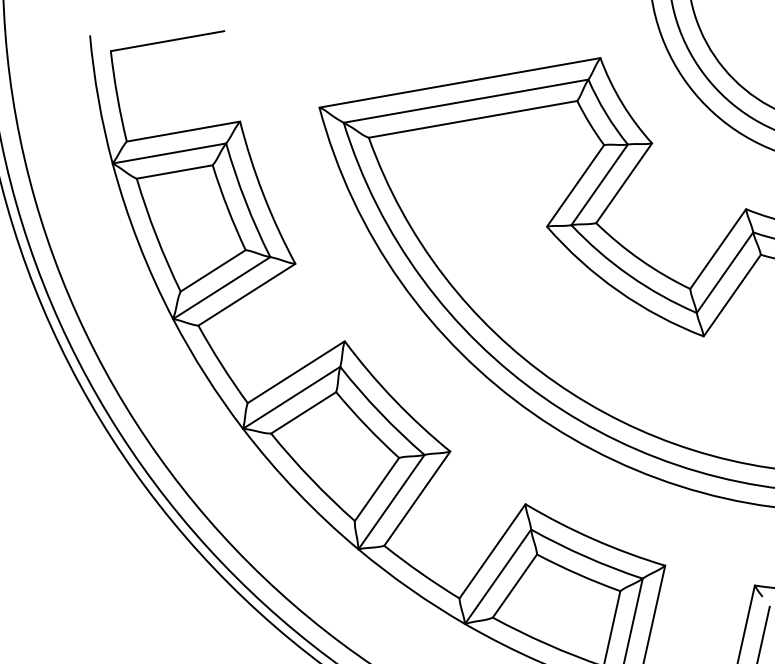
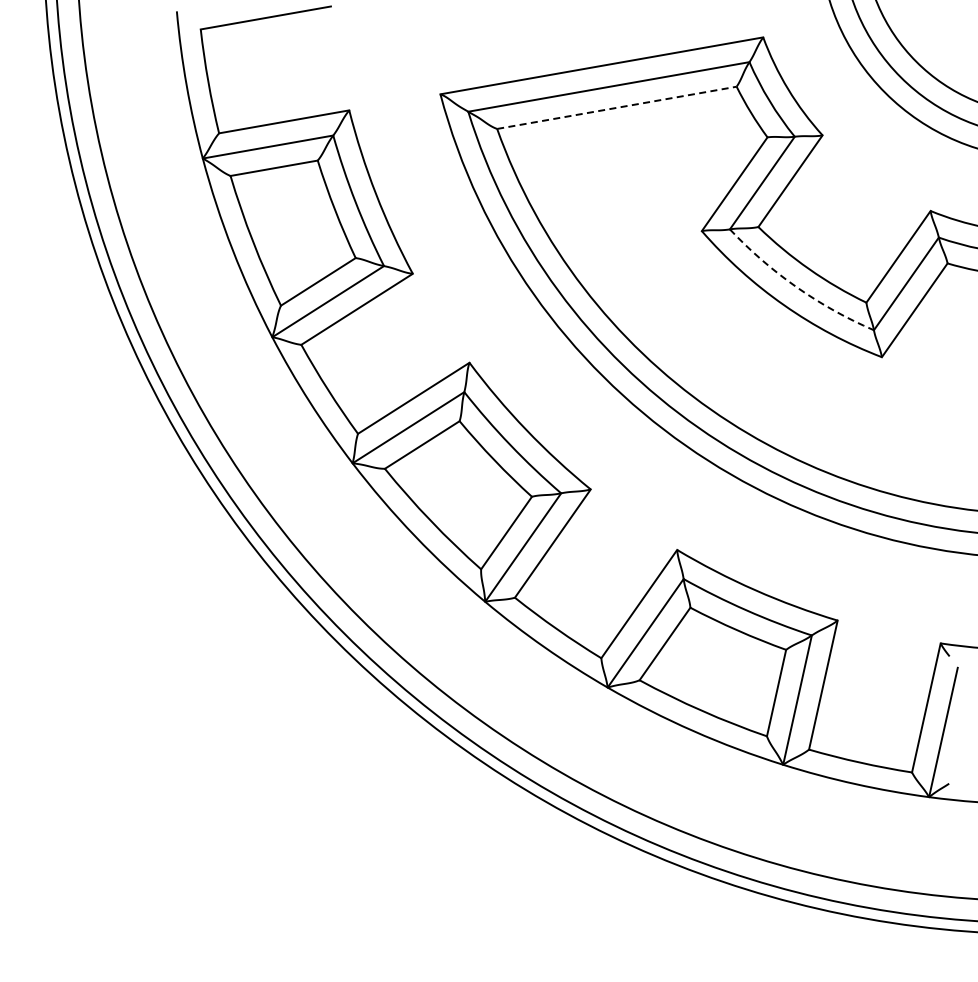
line: (472, 119) -> (616, 107), solid -> dashed
arc: (629, 275) -> (796, 287), solid -> dashed

